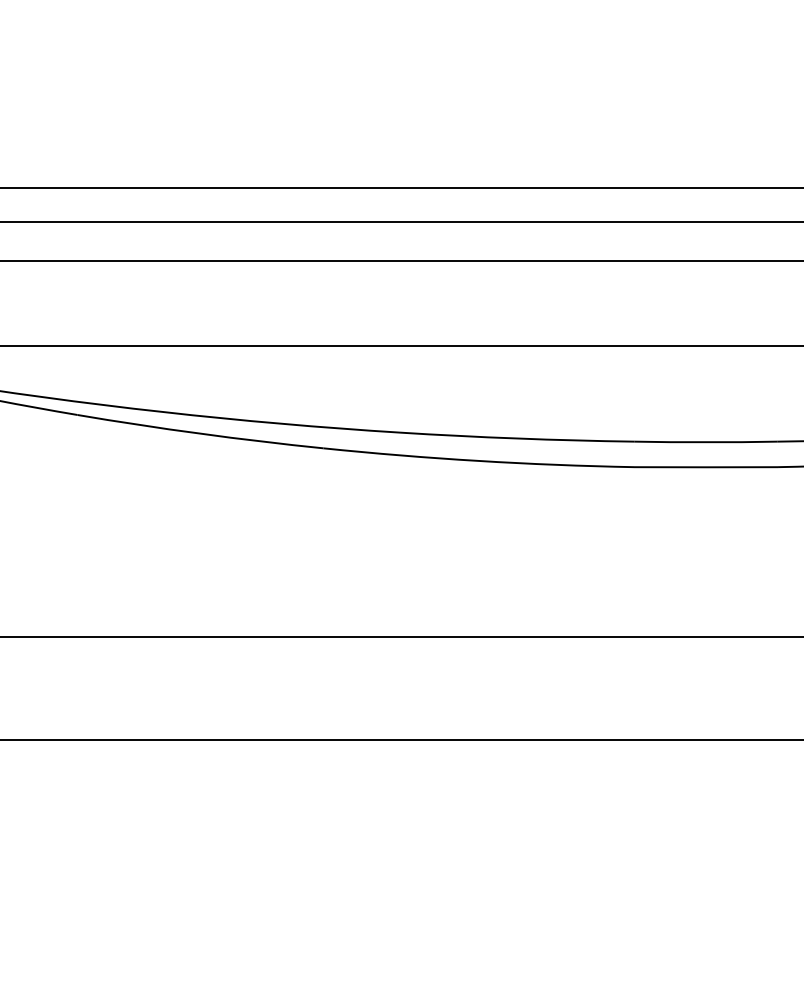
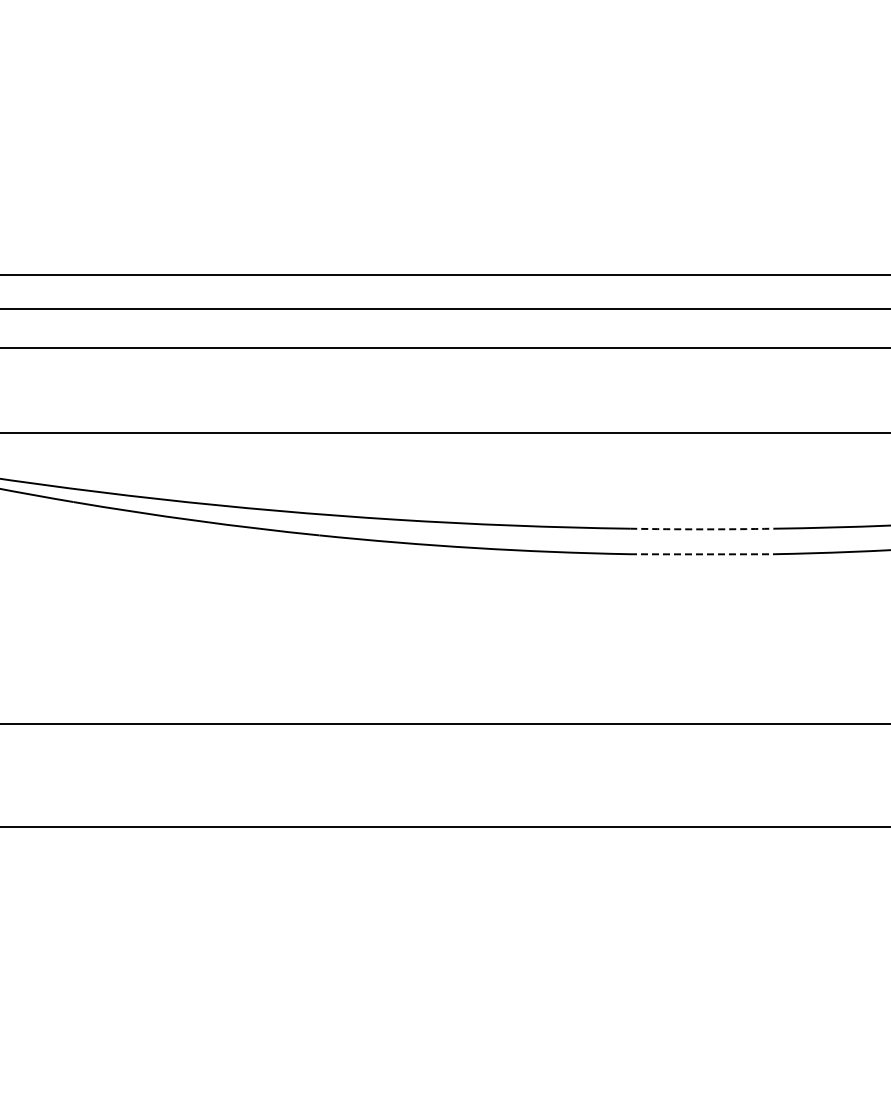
arc: (705, 442) -> (701, 529), solid -> dashed
arc: (705, 467) -> (701, 554), solid -> dashed

